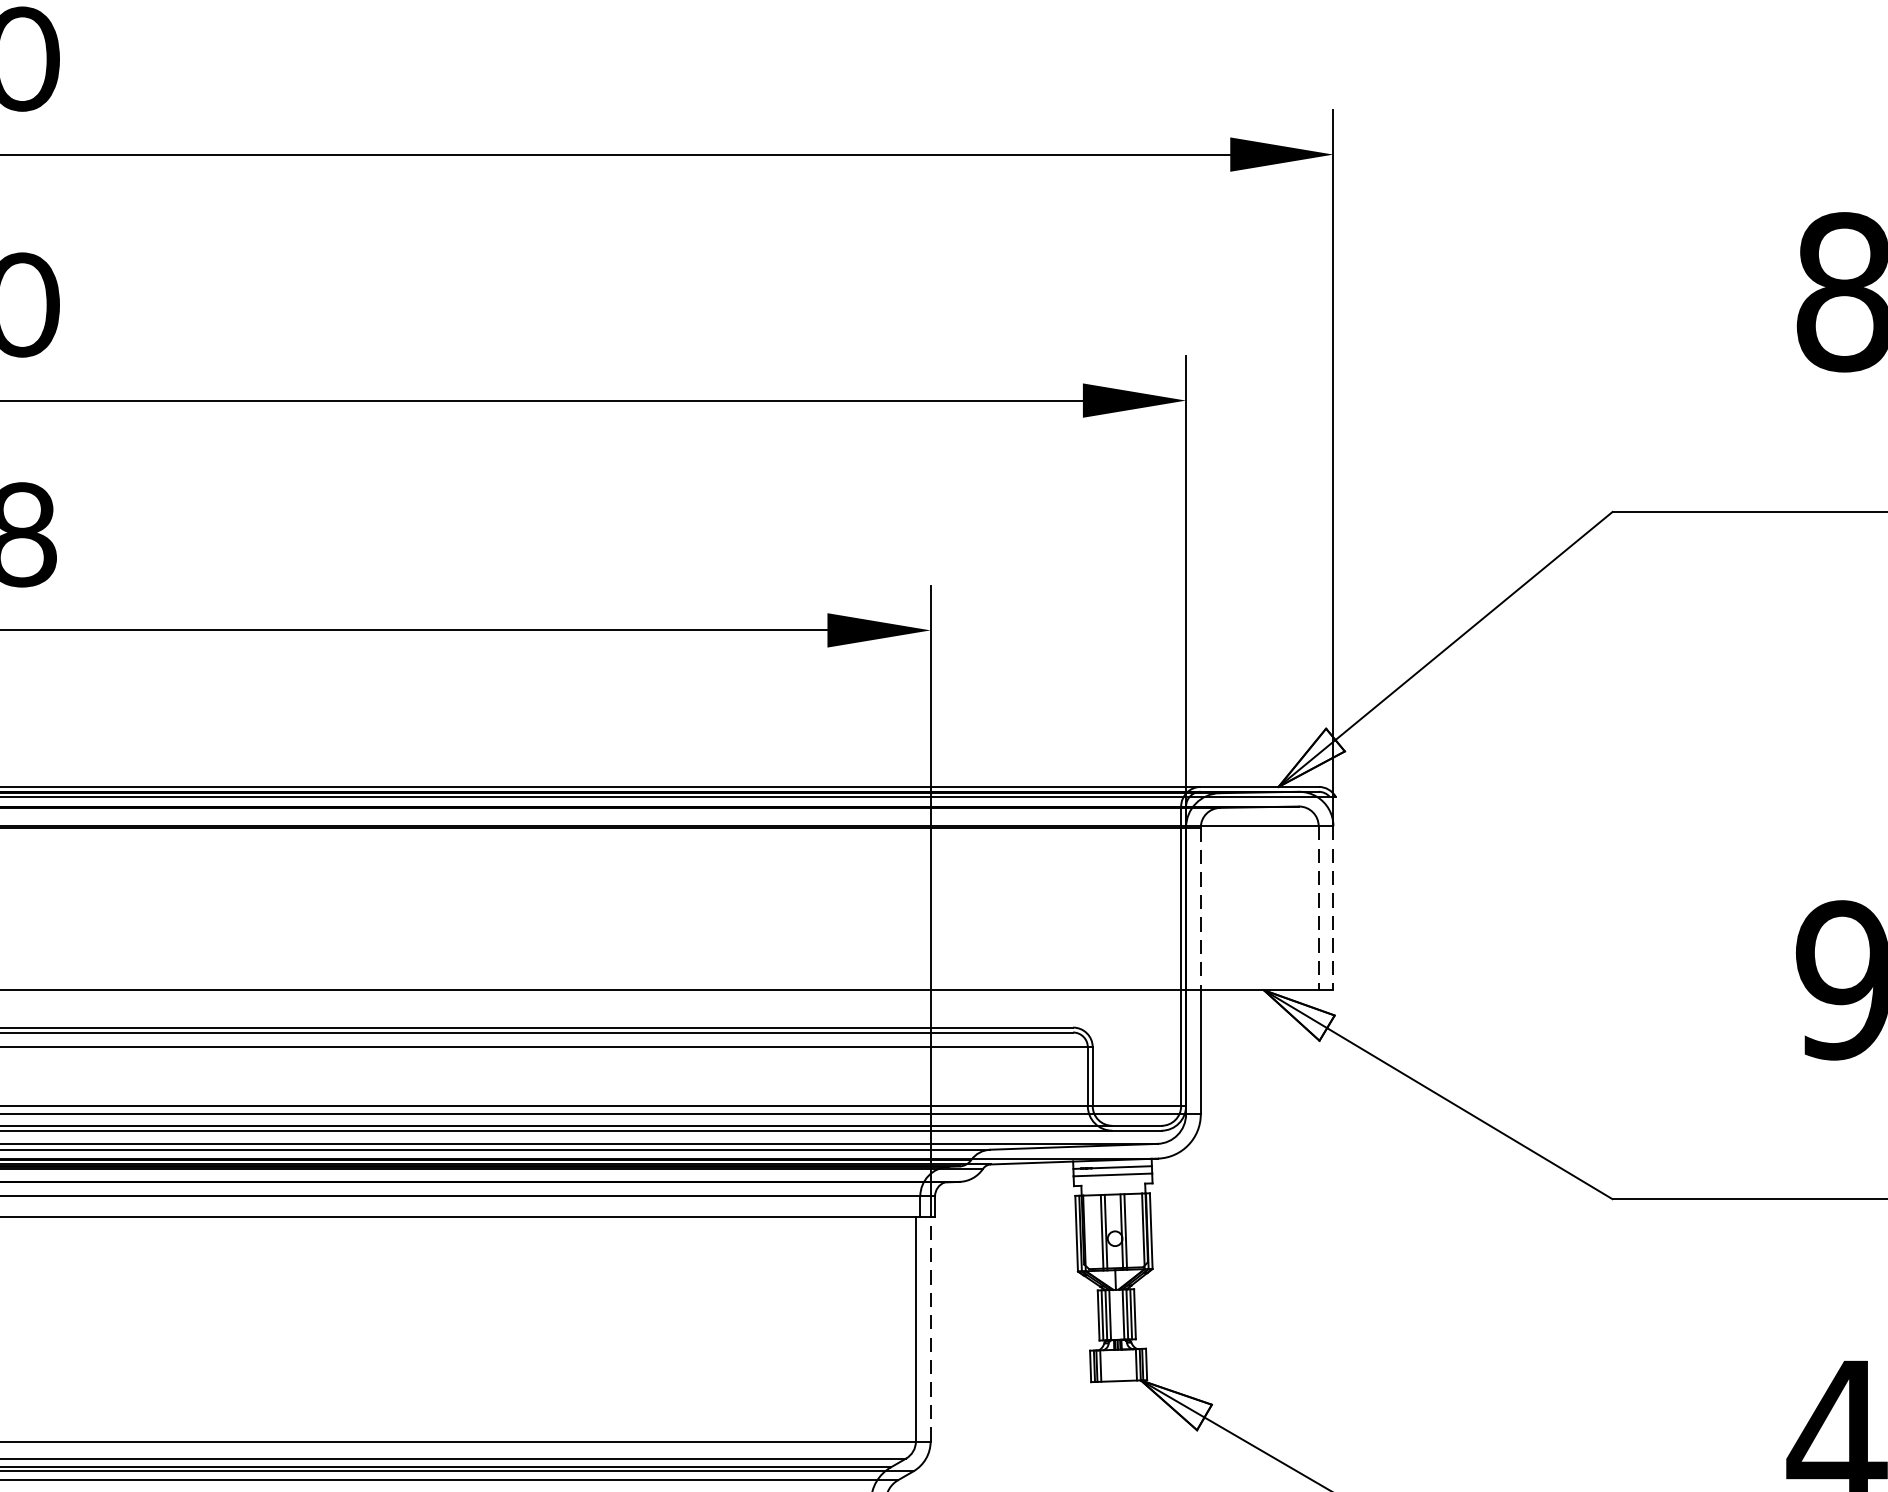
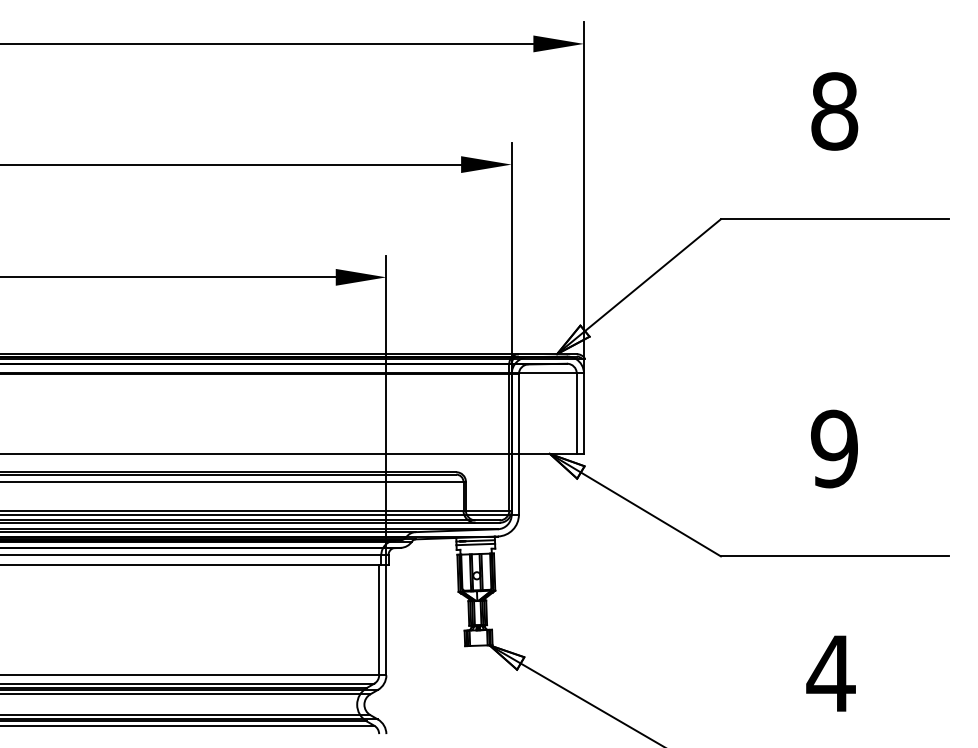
line: (1199, 907) -> (518, 413), dashed -> solid
line: (1318, 909) -> (576, 414), dashed -> solid
line: (1334, 909) -> (584, 414), dashed -> solid
line: (930, 1327) -> (386, 619), dashed -> solid

